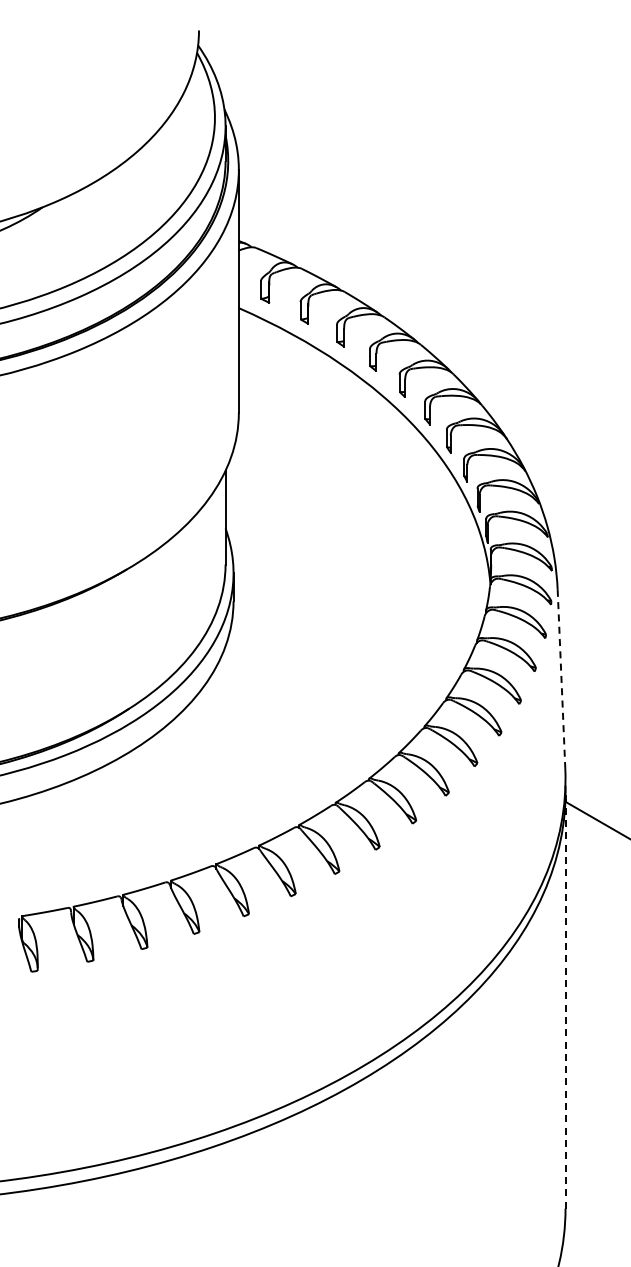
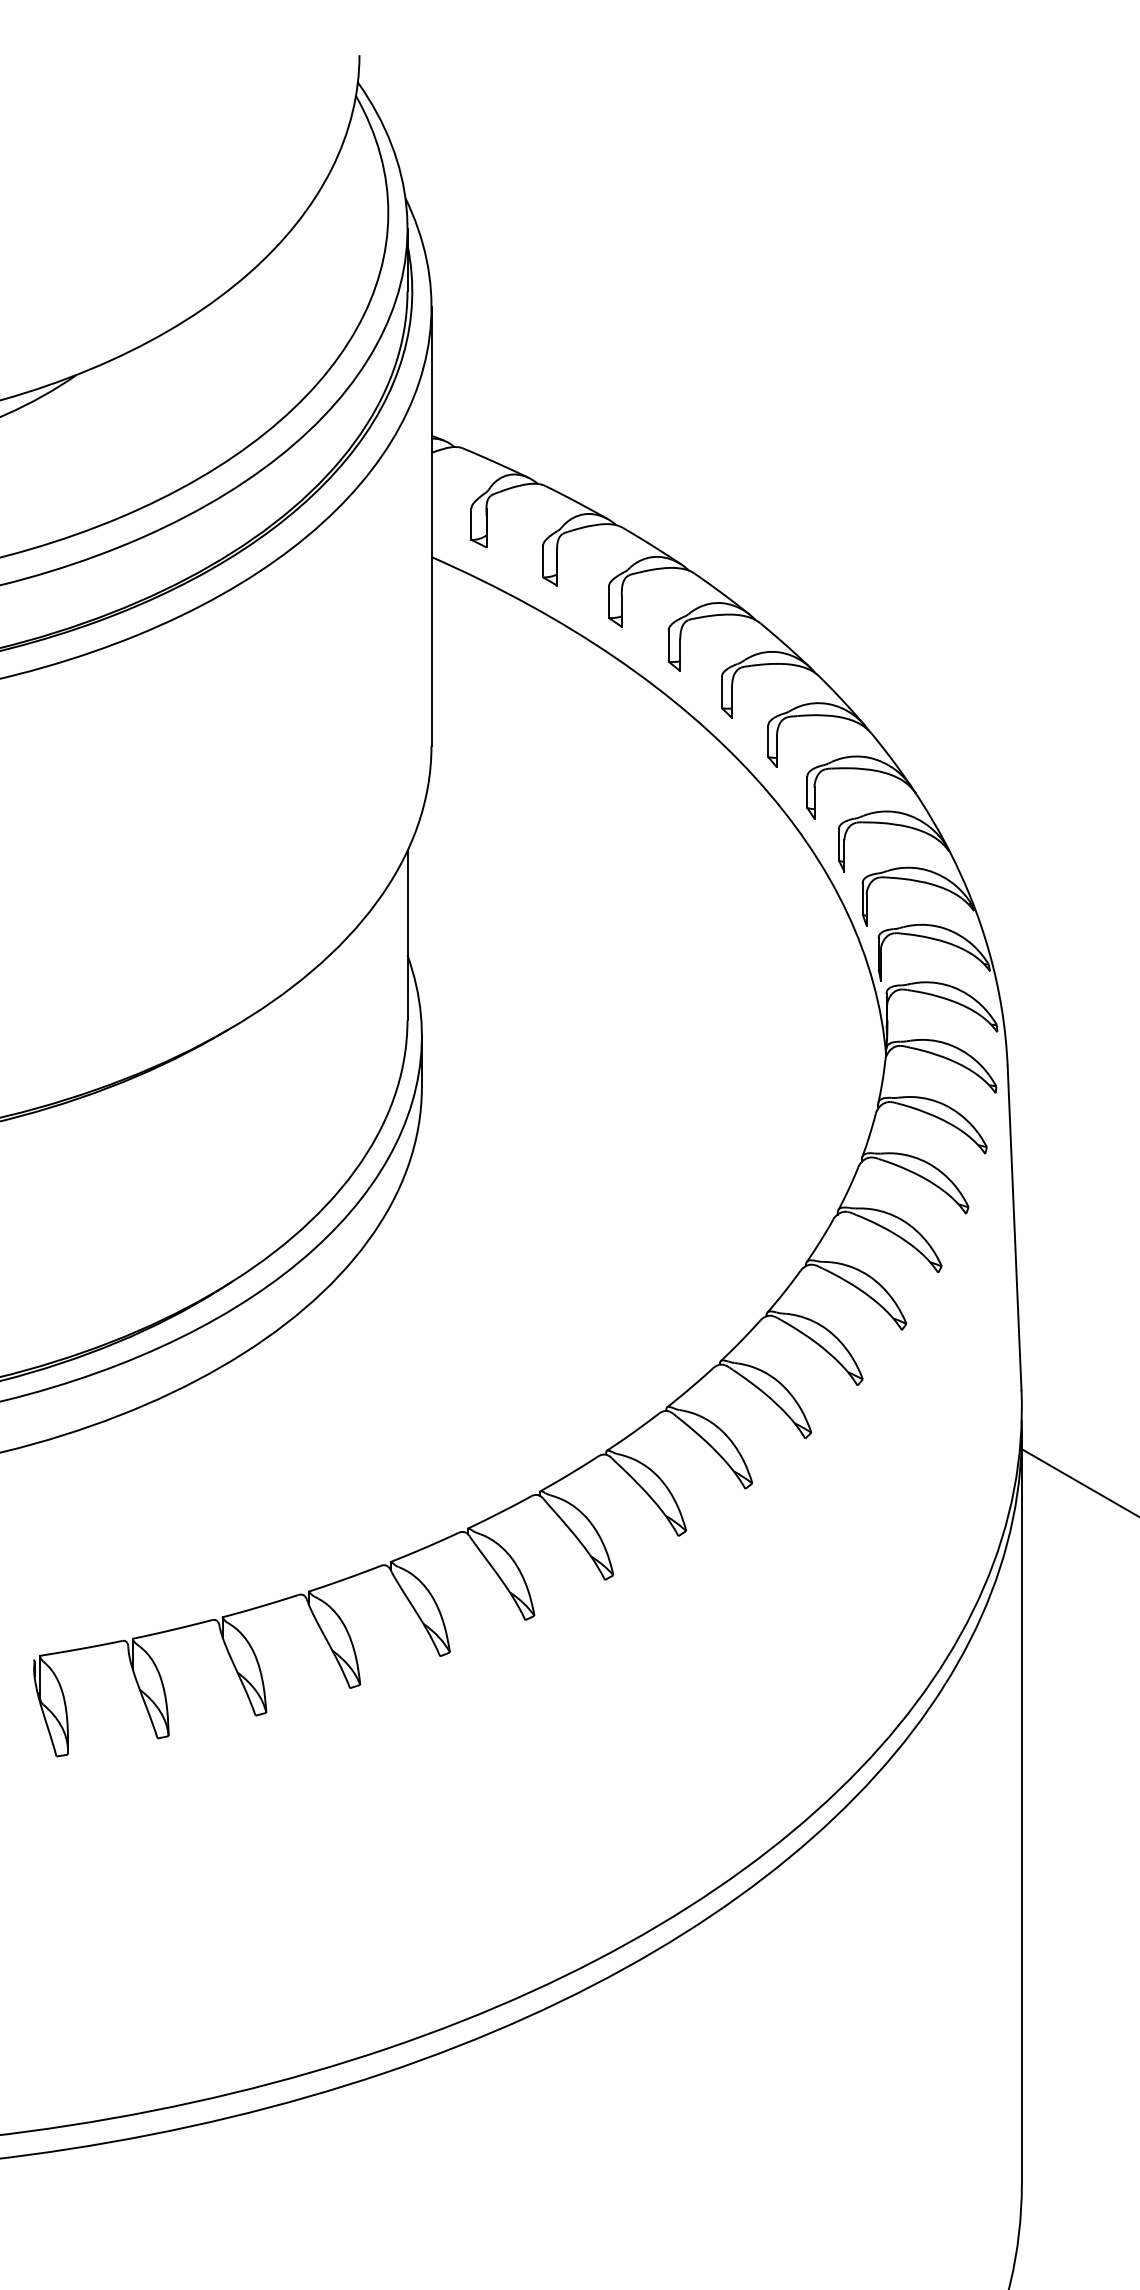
line: (561, 679) -> (1014, 1228), dashed -> solid
line: (565, 999) -> (1021, 1806), dashed -> solid

